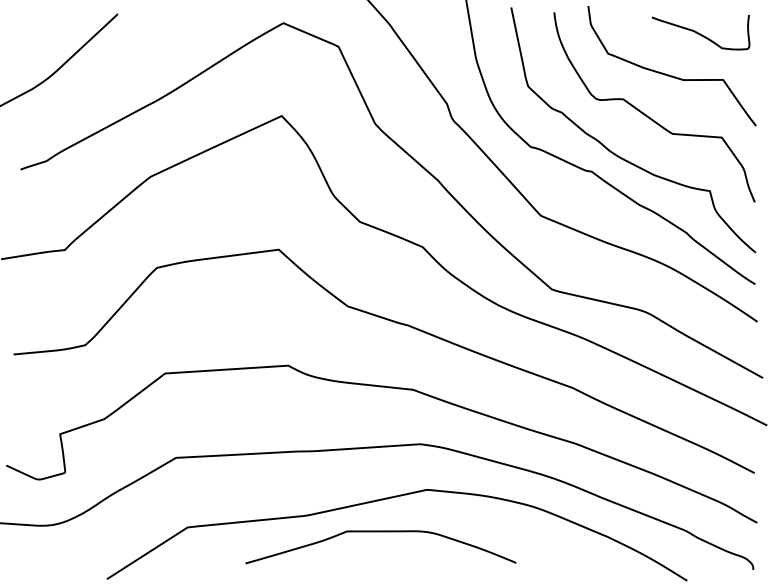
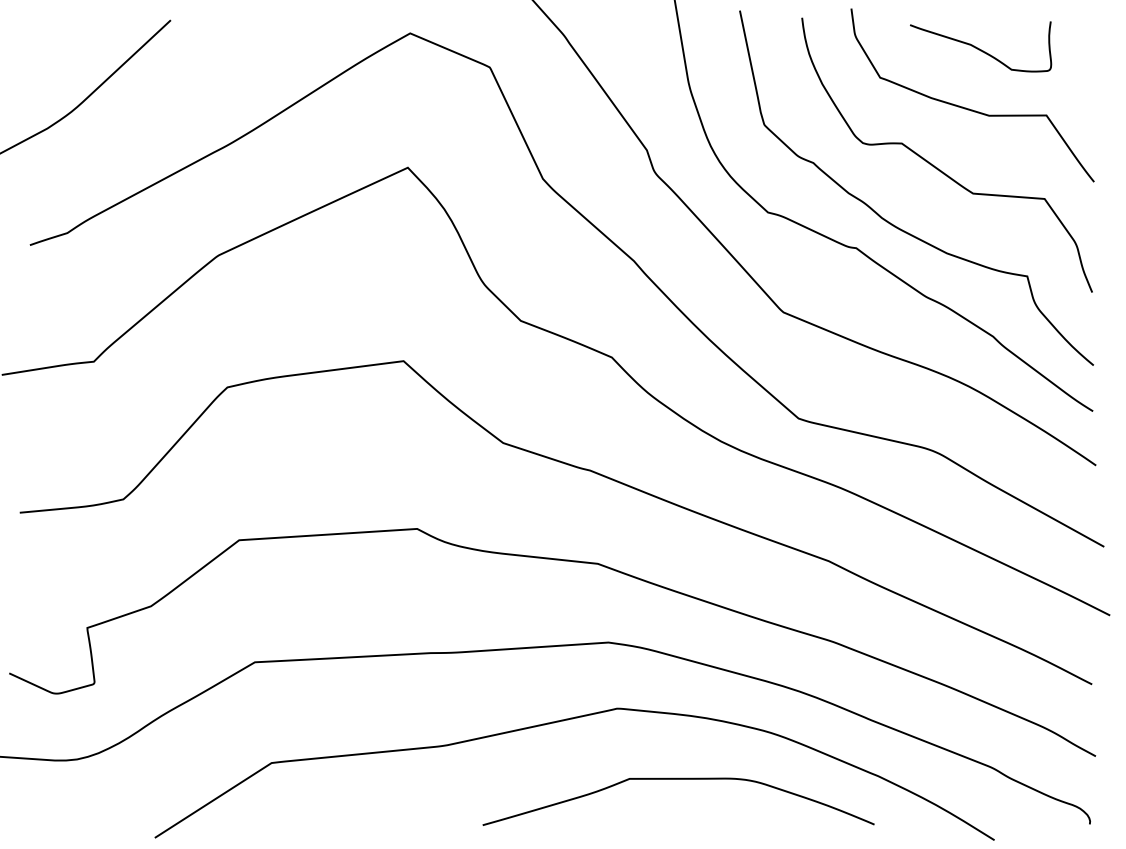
curve: (700, 33) -> (980, 48), moved
curve: (380, 532) -> (678, 780), moved

